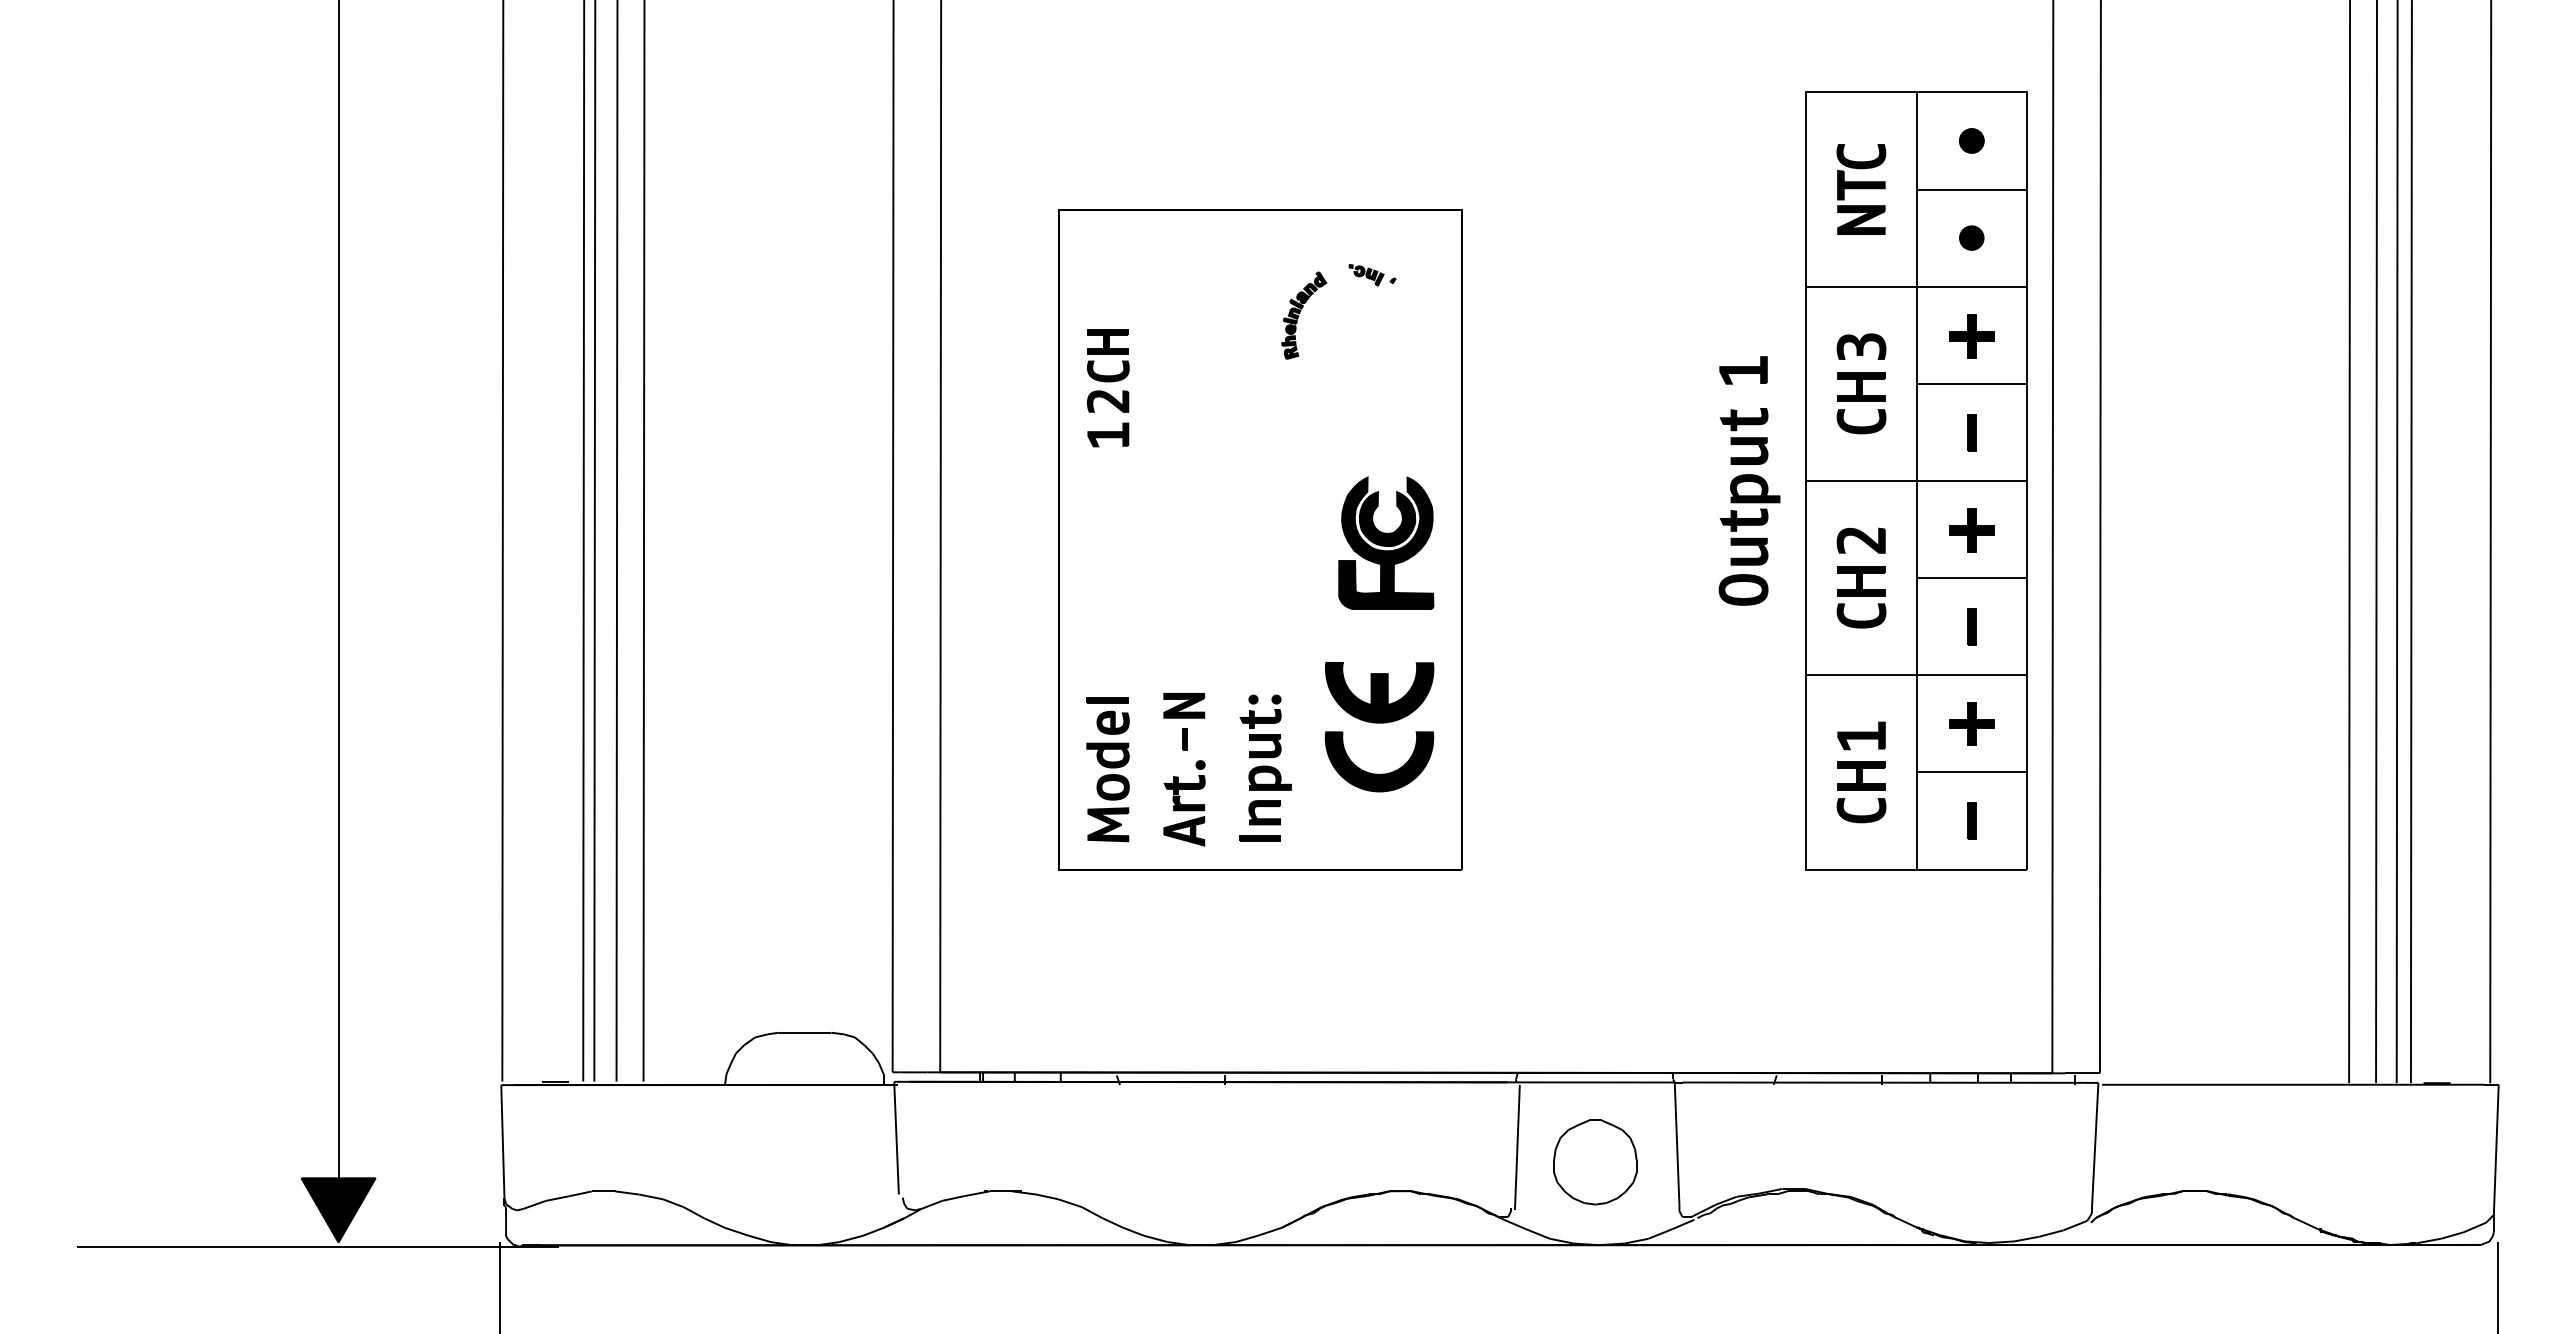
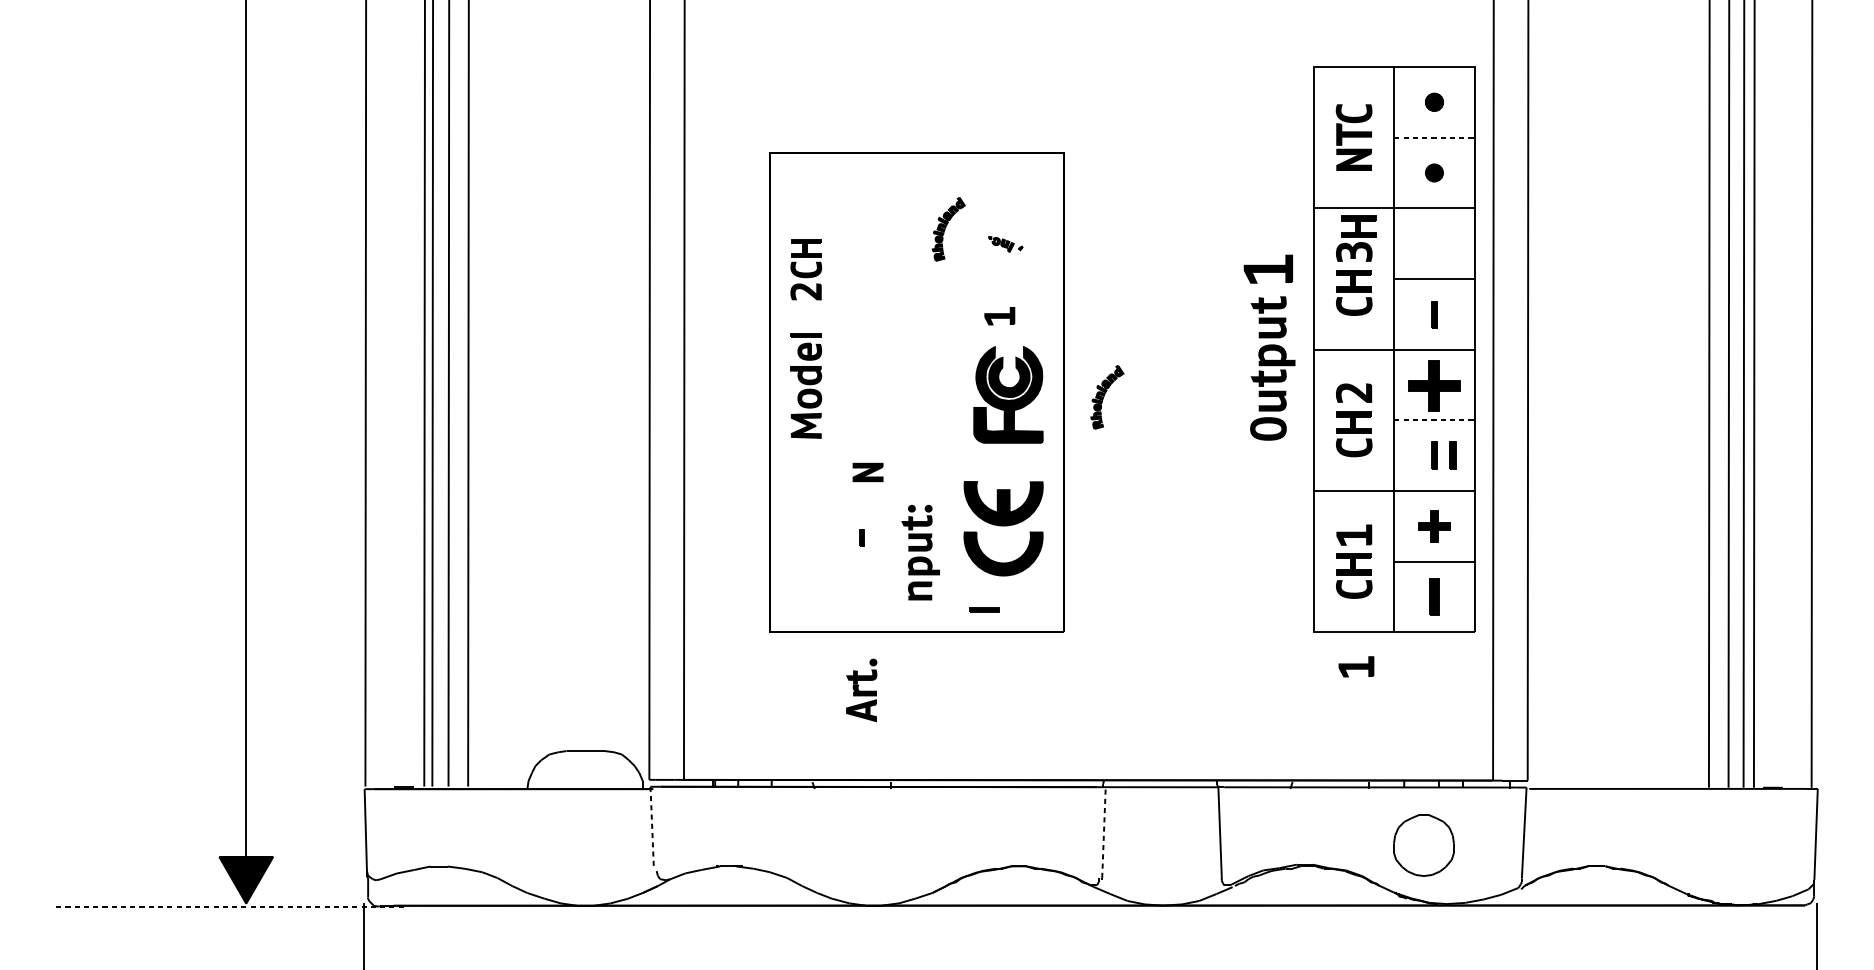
line: (1972, 189) -> (1434, 137), solid -> dashed
part: (1372, 275) -> (1005, 244), moved
part: (1868, 311) -> (1359, 226), added
part: (1971, 336) -> (1434, 244), removed
part: (1743, 370) -> (1268, 269), size x1.4
part: (1108, 434) -> (999, 315), moved
part: (1971, 530) -> (1434, 385), size x1.6
part: (1522, 546) -> (1107, 397), added
line: (1972, 578) -> (1434, 420), solid -> dashed
part: (1997, 626) -> (1453, 455), added
part: (1184, 705) -> (868, 472), moved
part: (1107, 769) -> (805, 385), moved
part: (1184, 803) -> (861, 690), moved
part: (1971, 820) -> (1434, 596), size x1.4
part: (1259, 838) -> (983, 609), moved
part: (1864, 916) -> (1356, 666), added
line: (896, 1138) -> (652, 828), solid -> dashed
line: (1517, 1145) -> (1103, 833), solid -> dashed
part: (1595, 1162) -> (1424, 845), moved
line: (318, 1246) -> (231, 906), solid -> dashed

